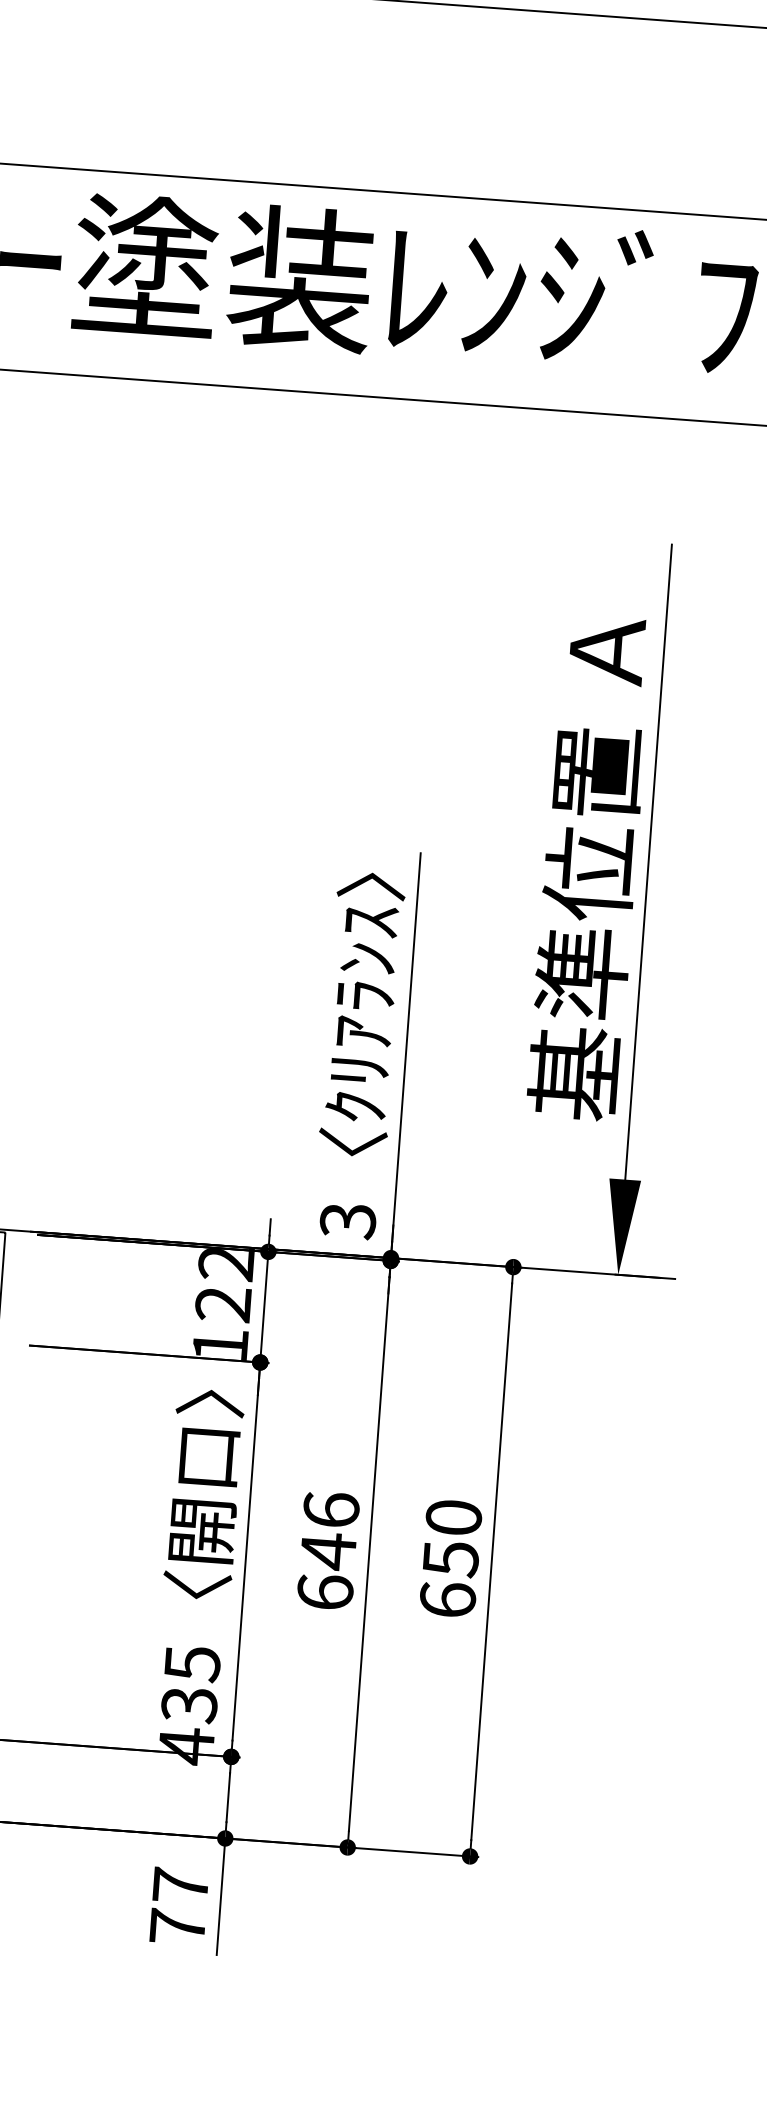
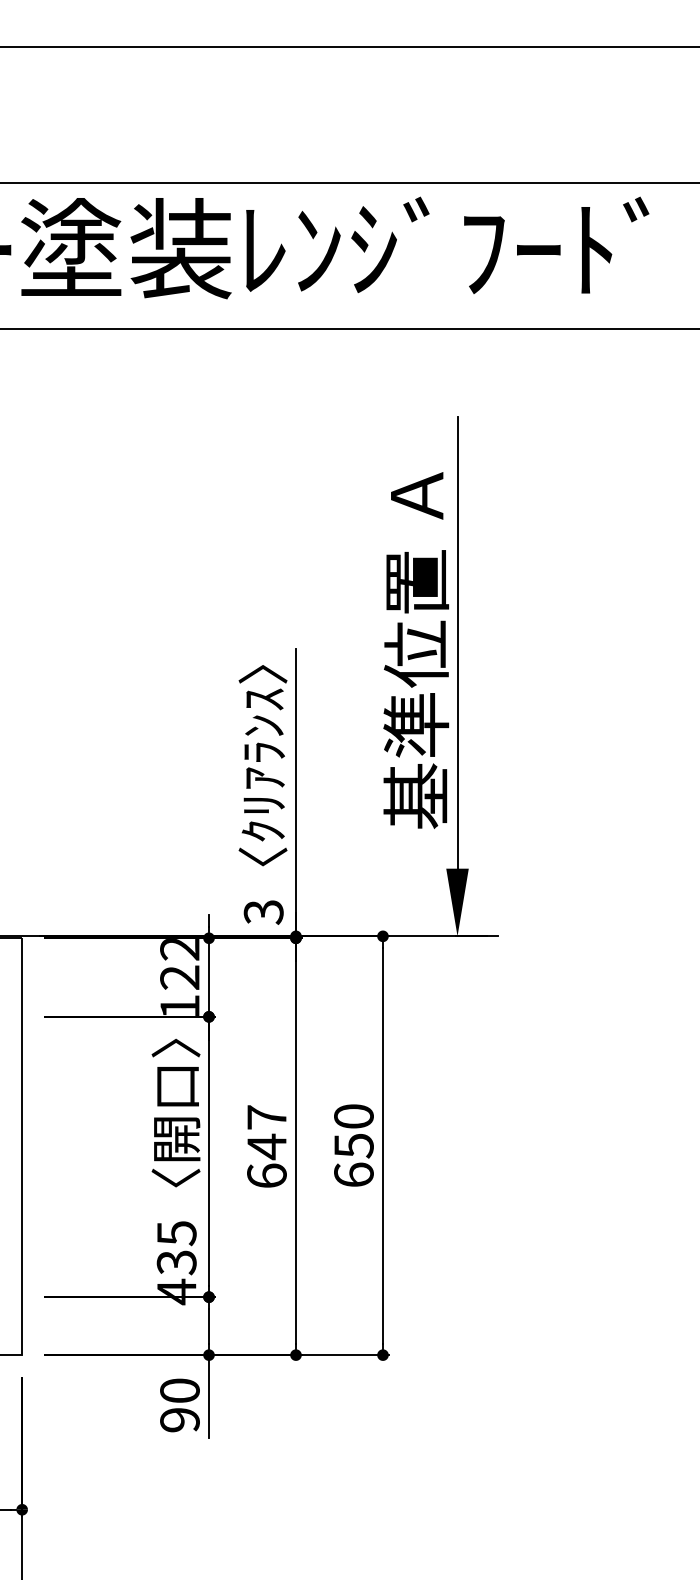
text: (330, 1510) -> (266, 1117), 646 -> 647
text: (178, 1906) -> (179, 1405), 77 -> 90

